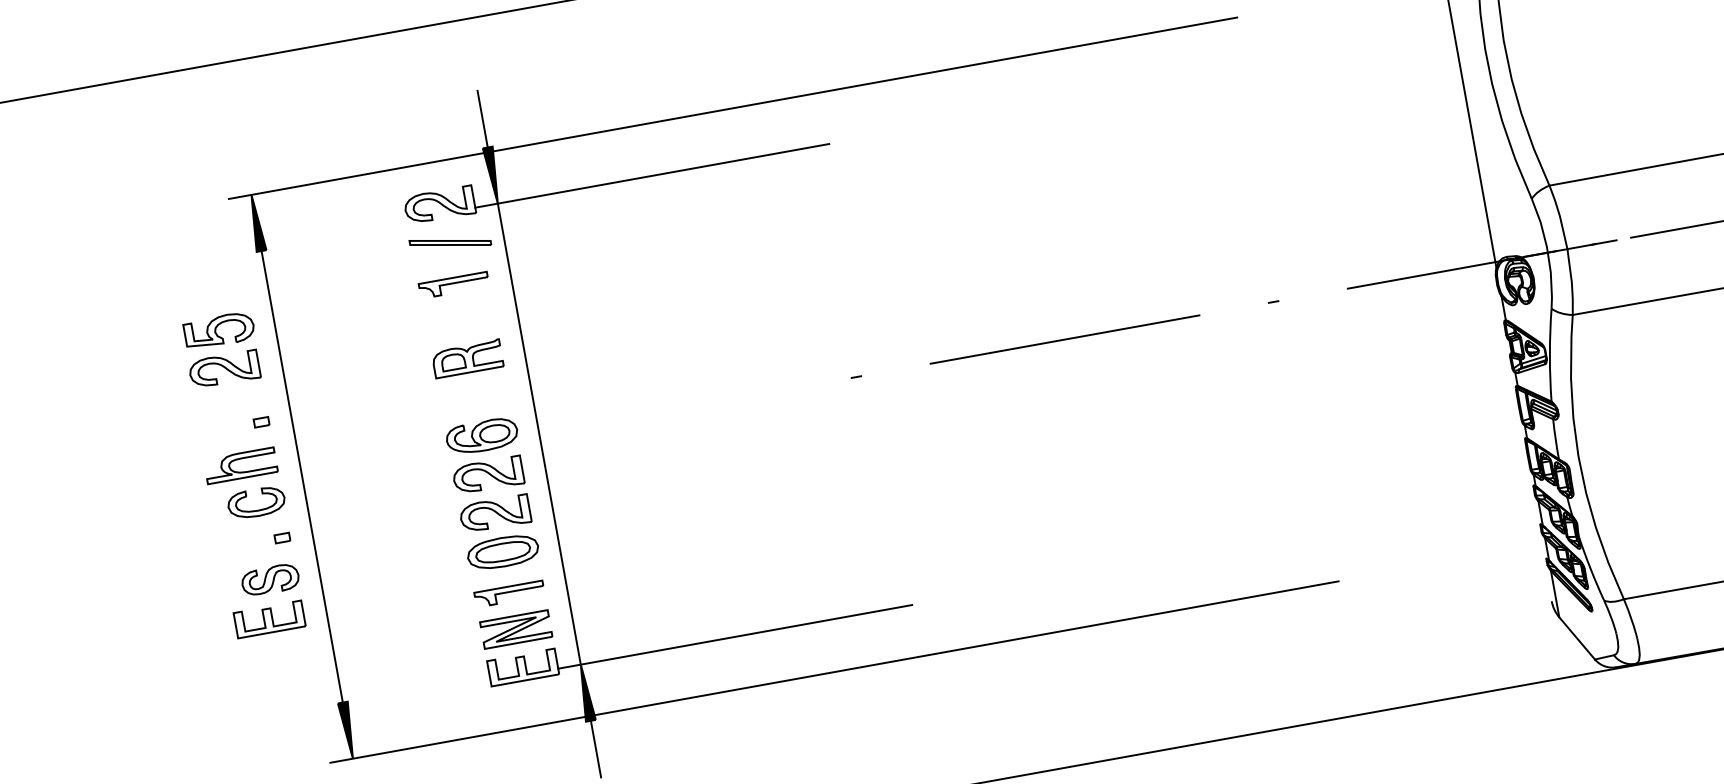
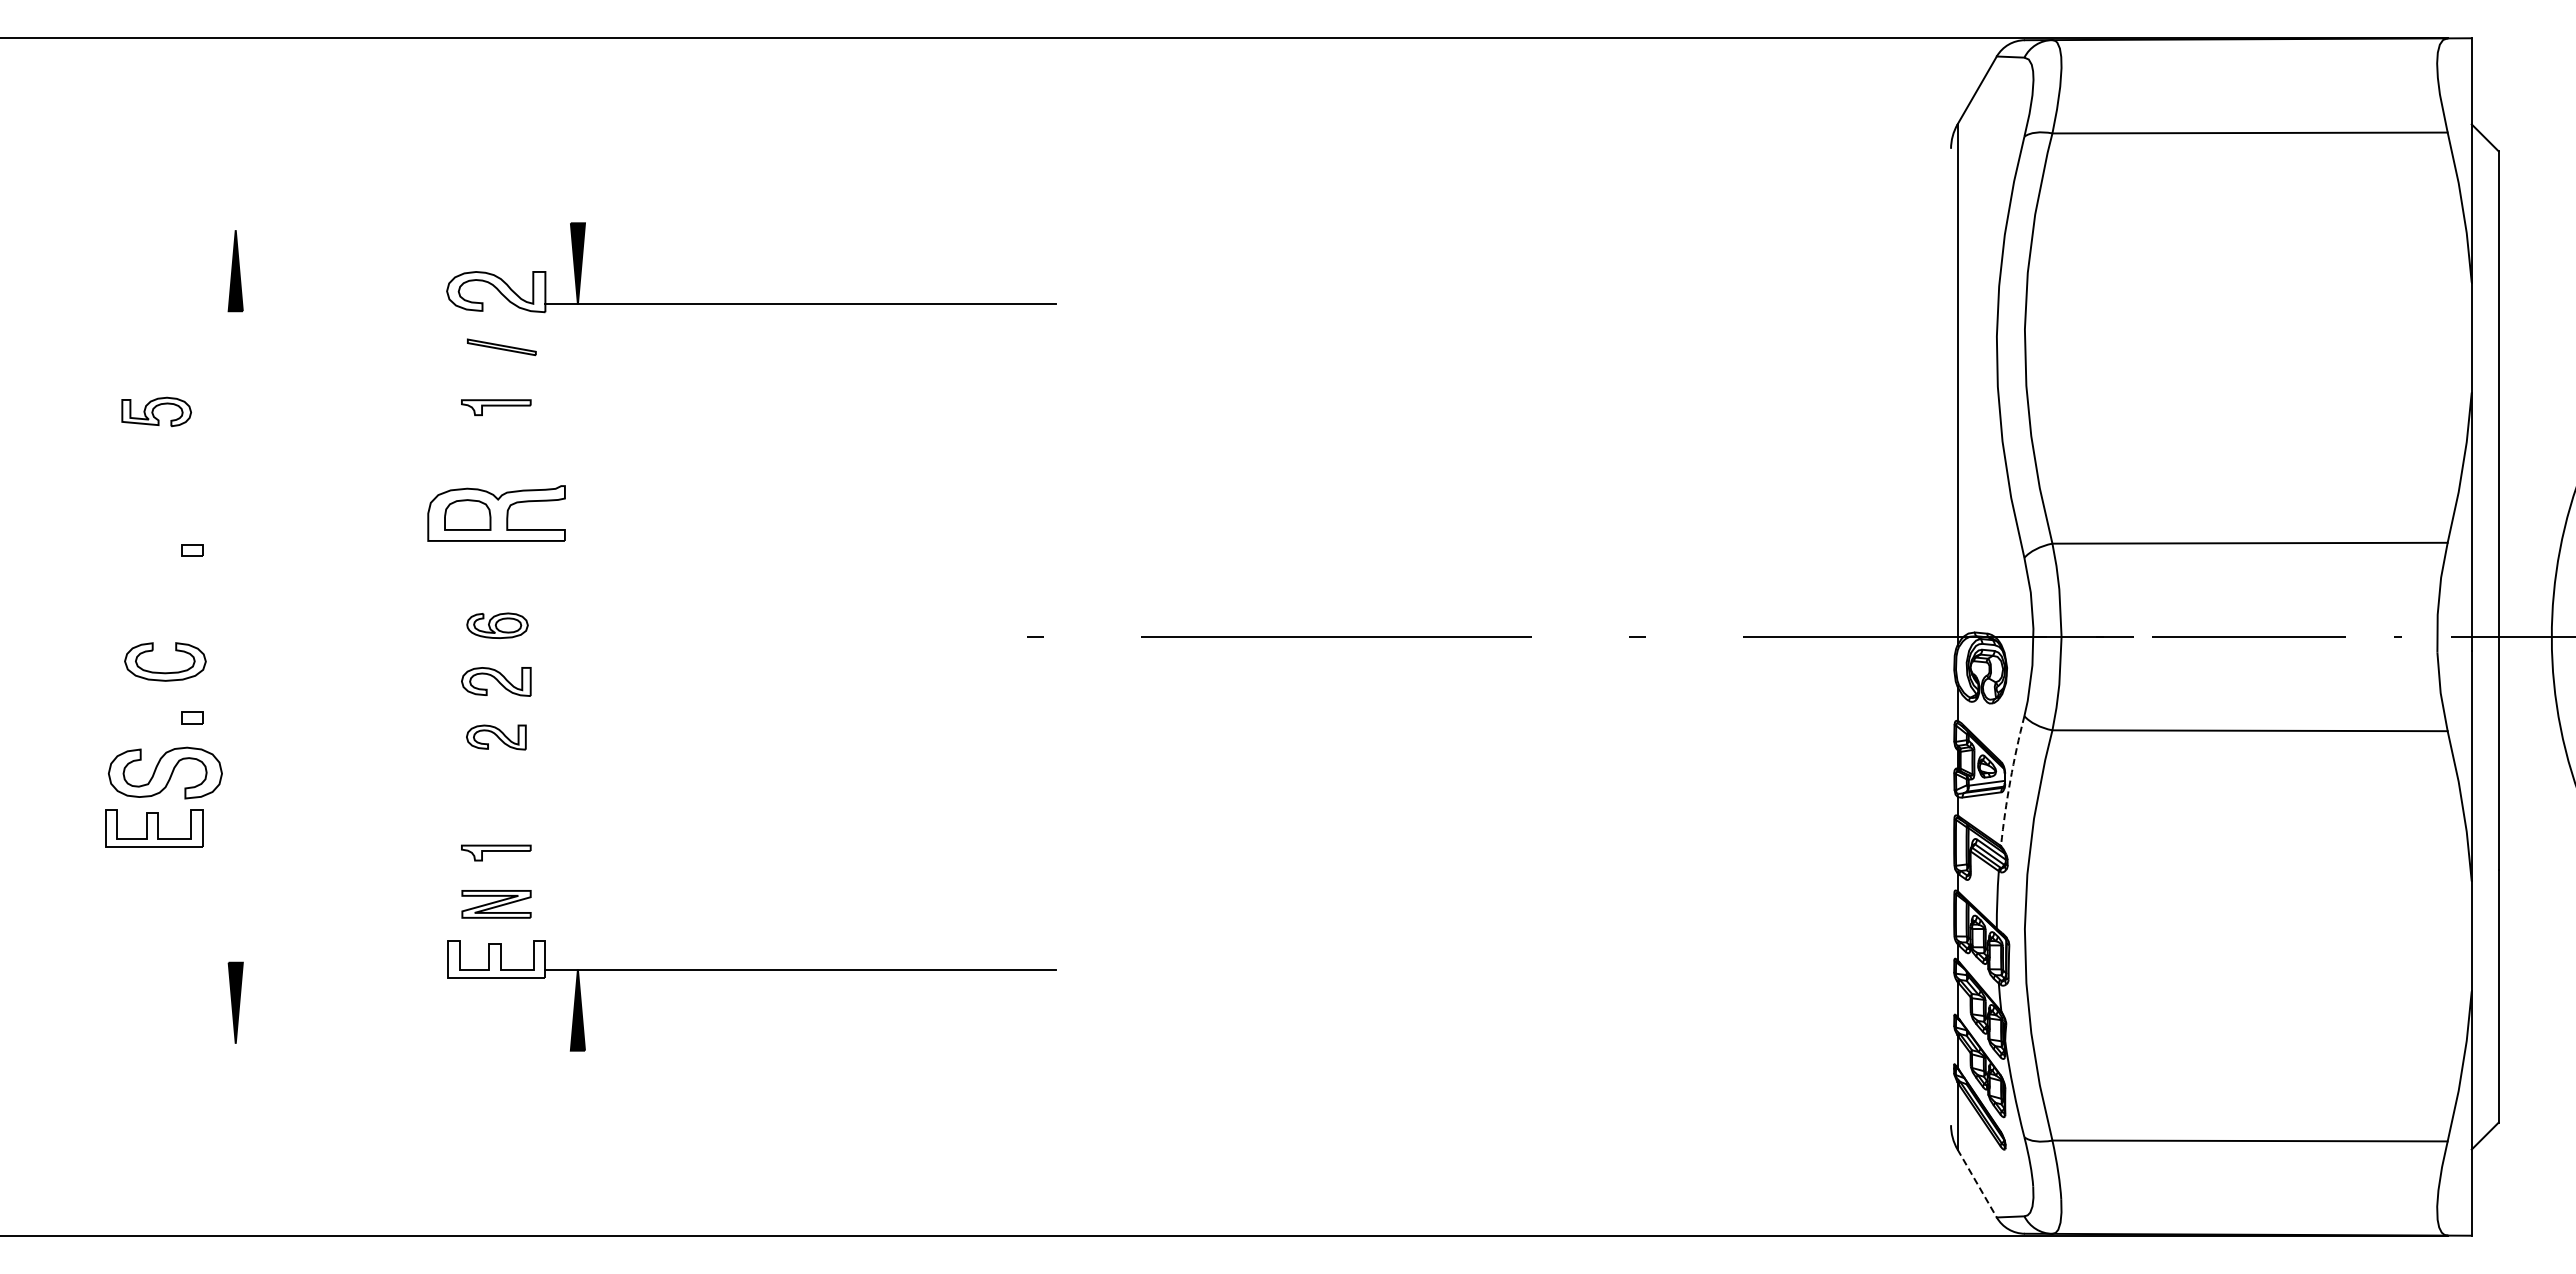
line: (732, 108) -> (930, 230), removed
line: (482, 119) -> (577, 182), removed
part: (450, 243) -> (501, 347), size x0.6
part: (454, 285) -> (496, 407), size x0.7
part: (219, 330) -> (156, 411), size x0.7
arc: (1549, 354) -> (2010, 780), solid -> dashed
part: (467, 358) -> (496, 513), size x1.4
part: (224, 369) -> (154, 467), removed
line: (538, 433) -> (577, 636), removed
part: (482, 436) -> (497, 625), size x0.6
part: (239, 459) -> (152, 597), removed
part: (488, 475) -> (496, 681), size x0.7
line: (301, 476) -> (235, 636), removed
part: (495, 513) -> (496, 737), size x0.6
part: (502, 551) -> (497, 792), removed
part: (270, 580) -> (165, 773), size x1.4
part: (509, 593) -> (496, 852), size x0.7
part: (516, 629) -> (496, 904), size x0.7
line: (1577, 638) -> (1977, 1183), solid -> dashed
line: (834, 671) -> (930, 1043), removed
line: (595, 749) -> (577, 1091), removed

